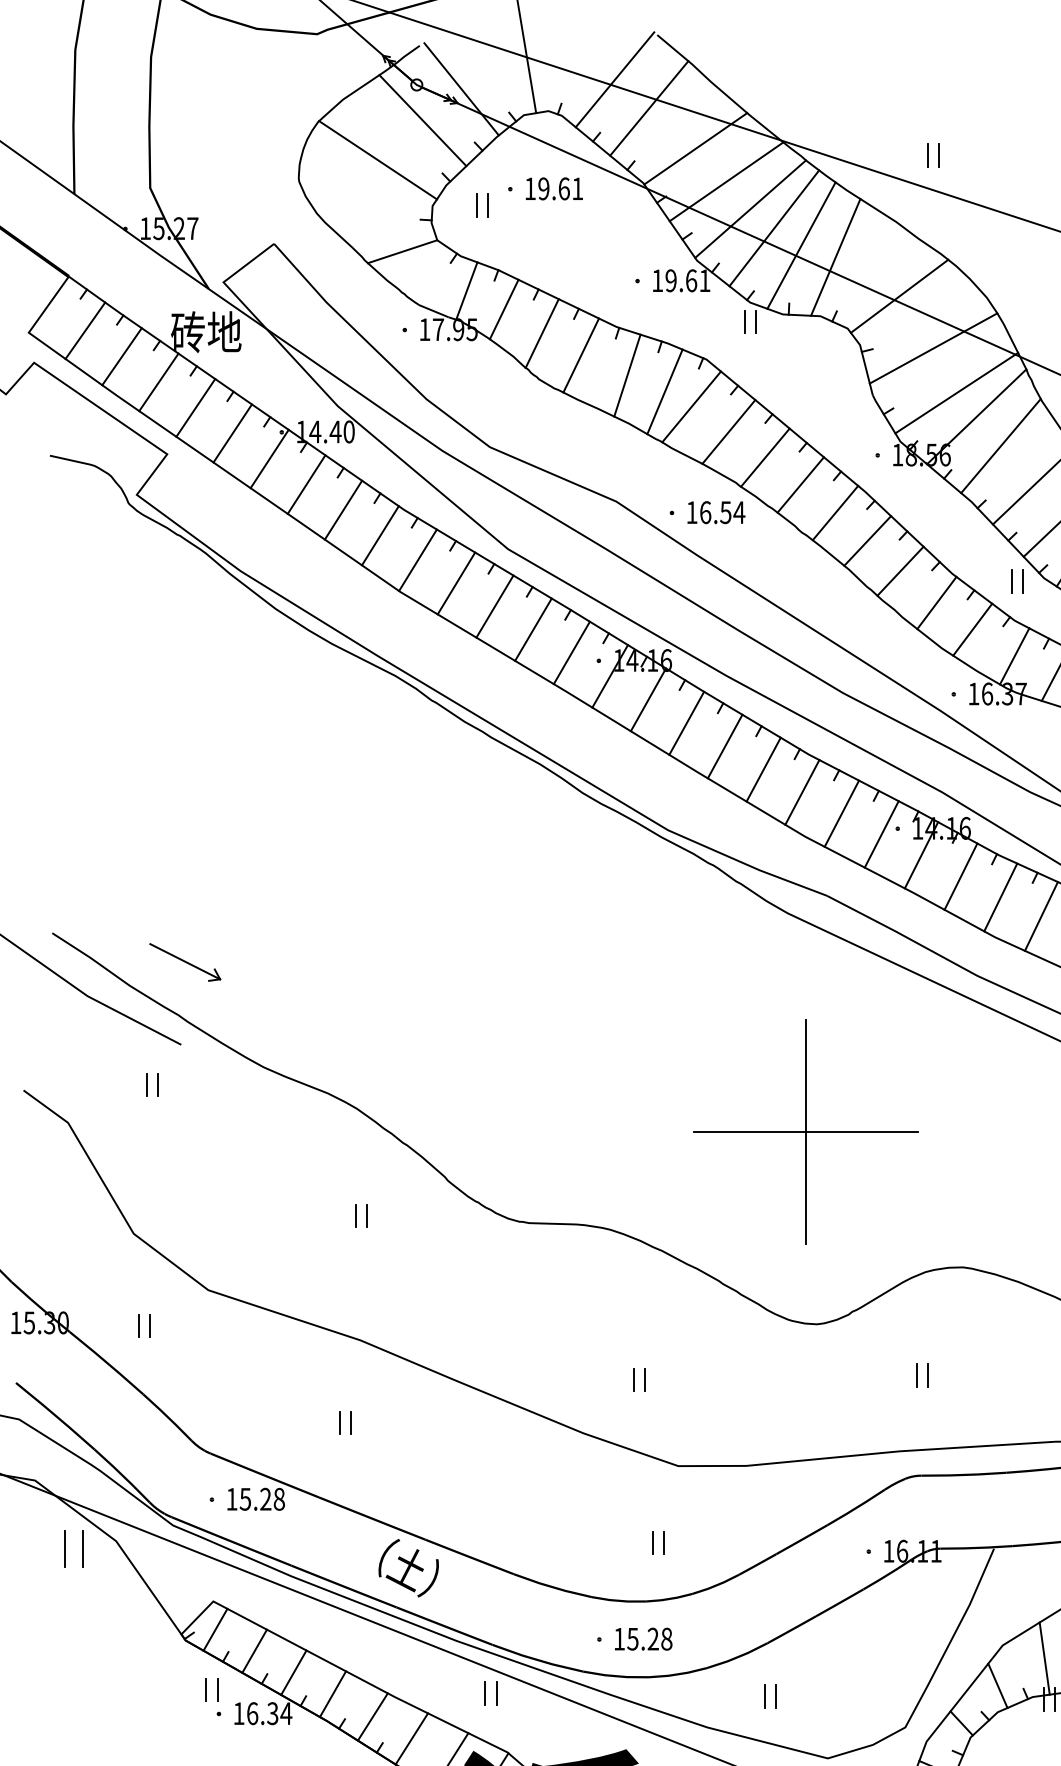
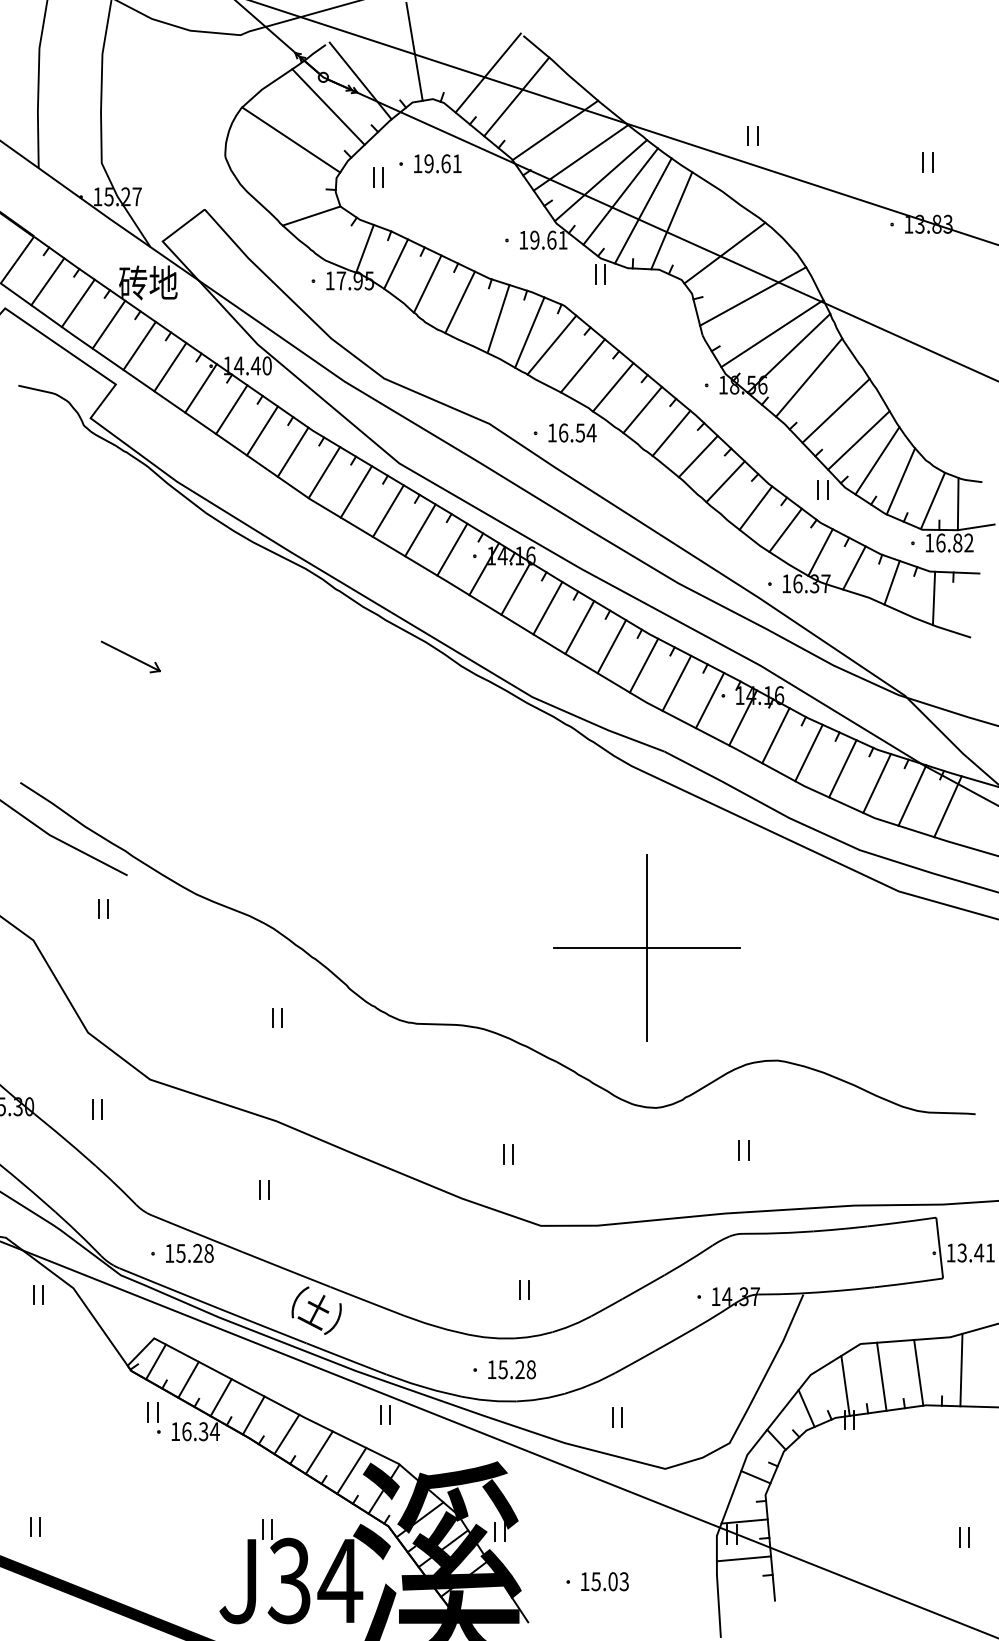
part: (184, 961) -> (130, 656), moved
part: (74, 1548) -> (38, 1294), size x0.62
text: (918, 1551) -> (740, 1296), 16.11 -> 14.37

